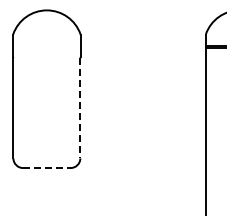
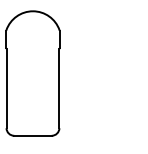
line: (80, 108) -> (59, 88), dashed -> solid
line: (46, 168) -> (32, 136), dashed -> solid

